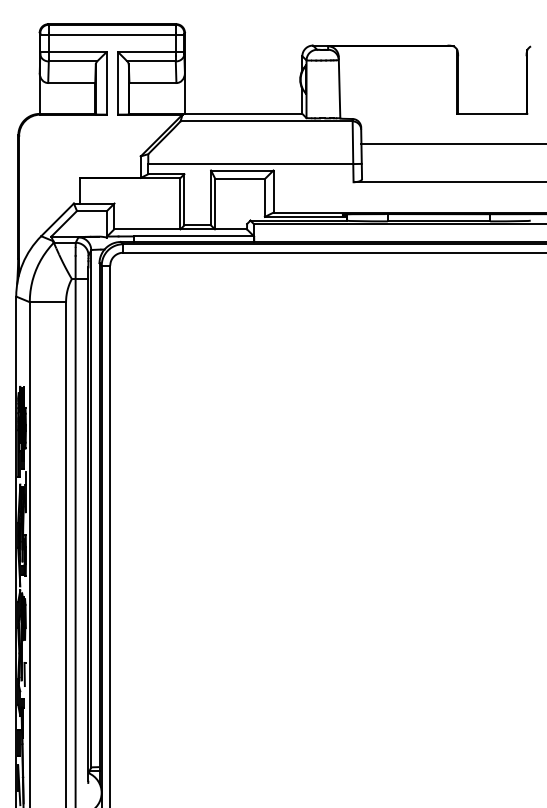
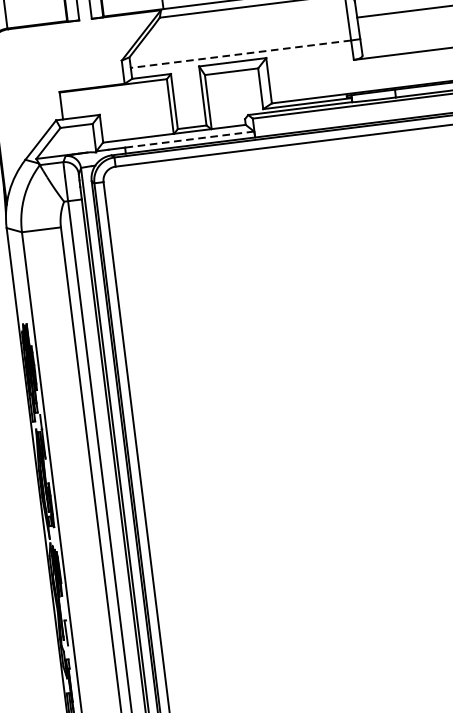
line: (250, 164) -> (240, 54), solid -> dashed
line: (193, 236) -> (189, 139), solid -> dashed

